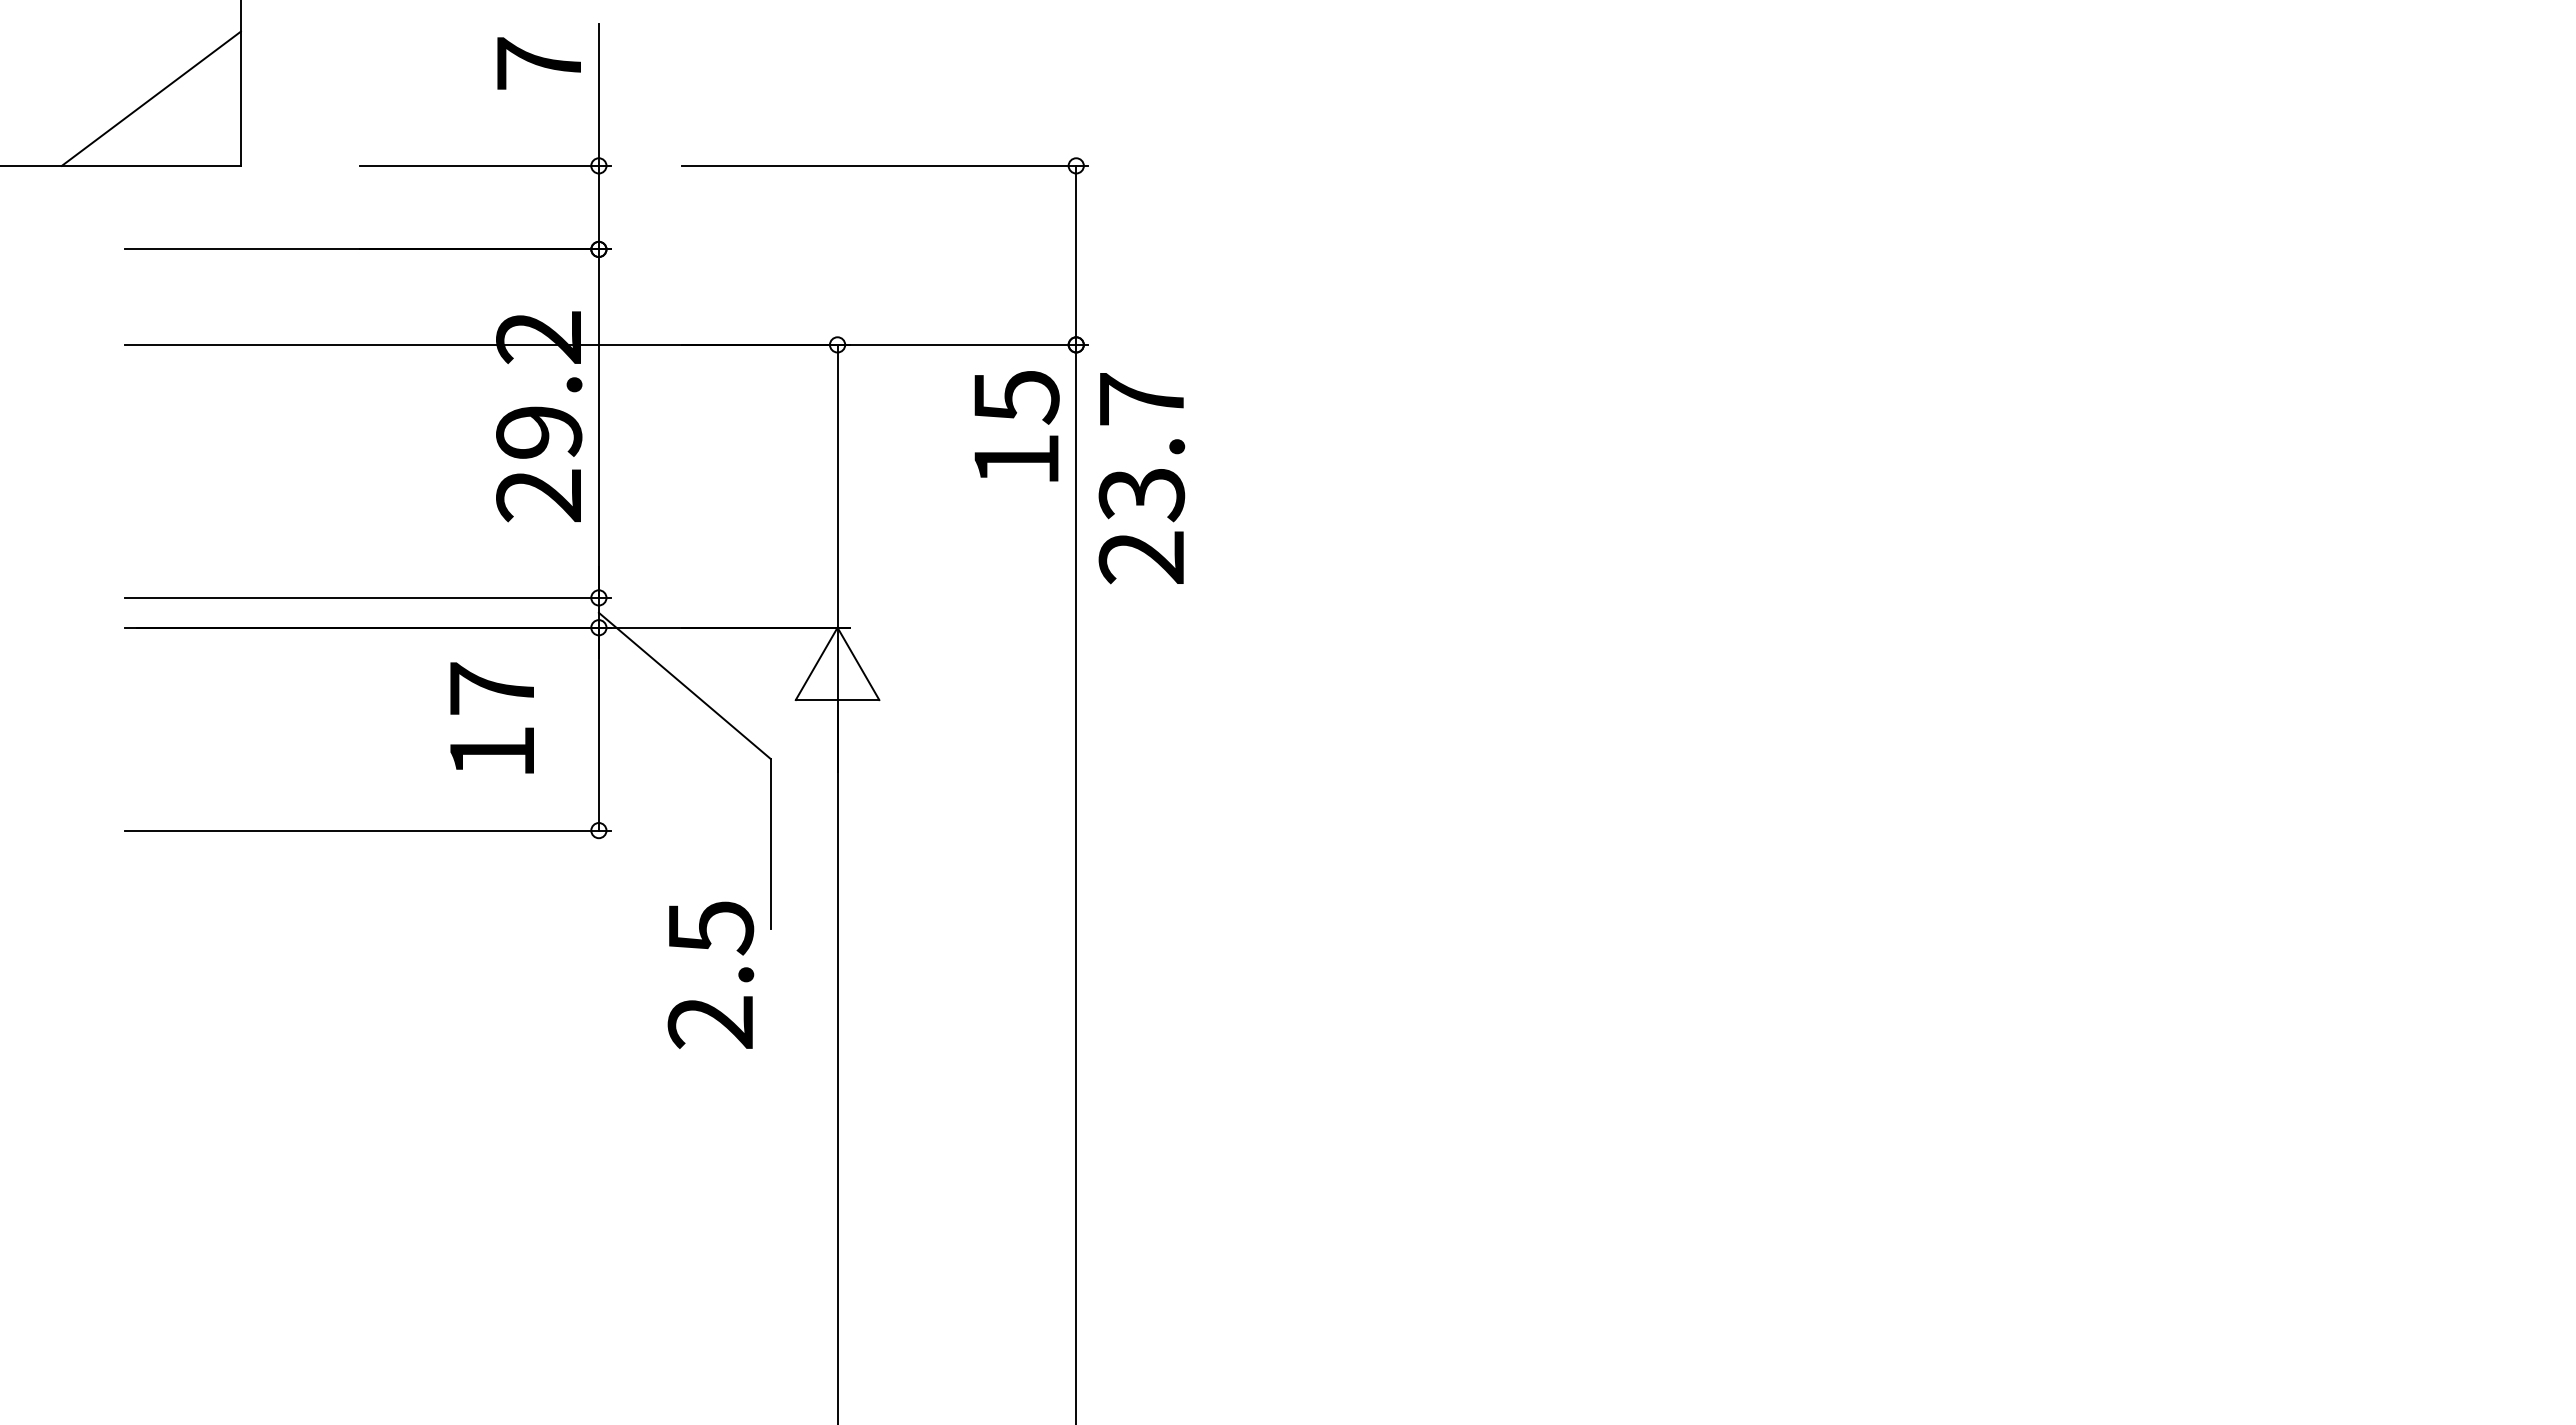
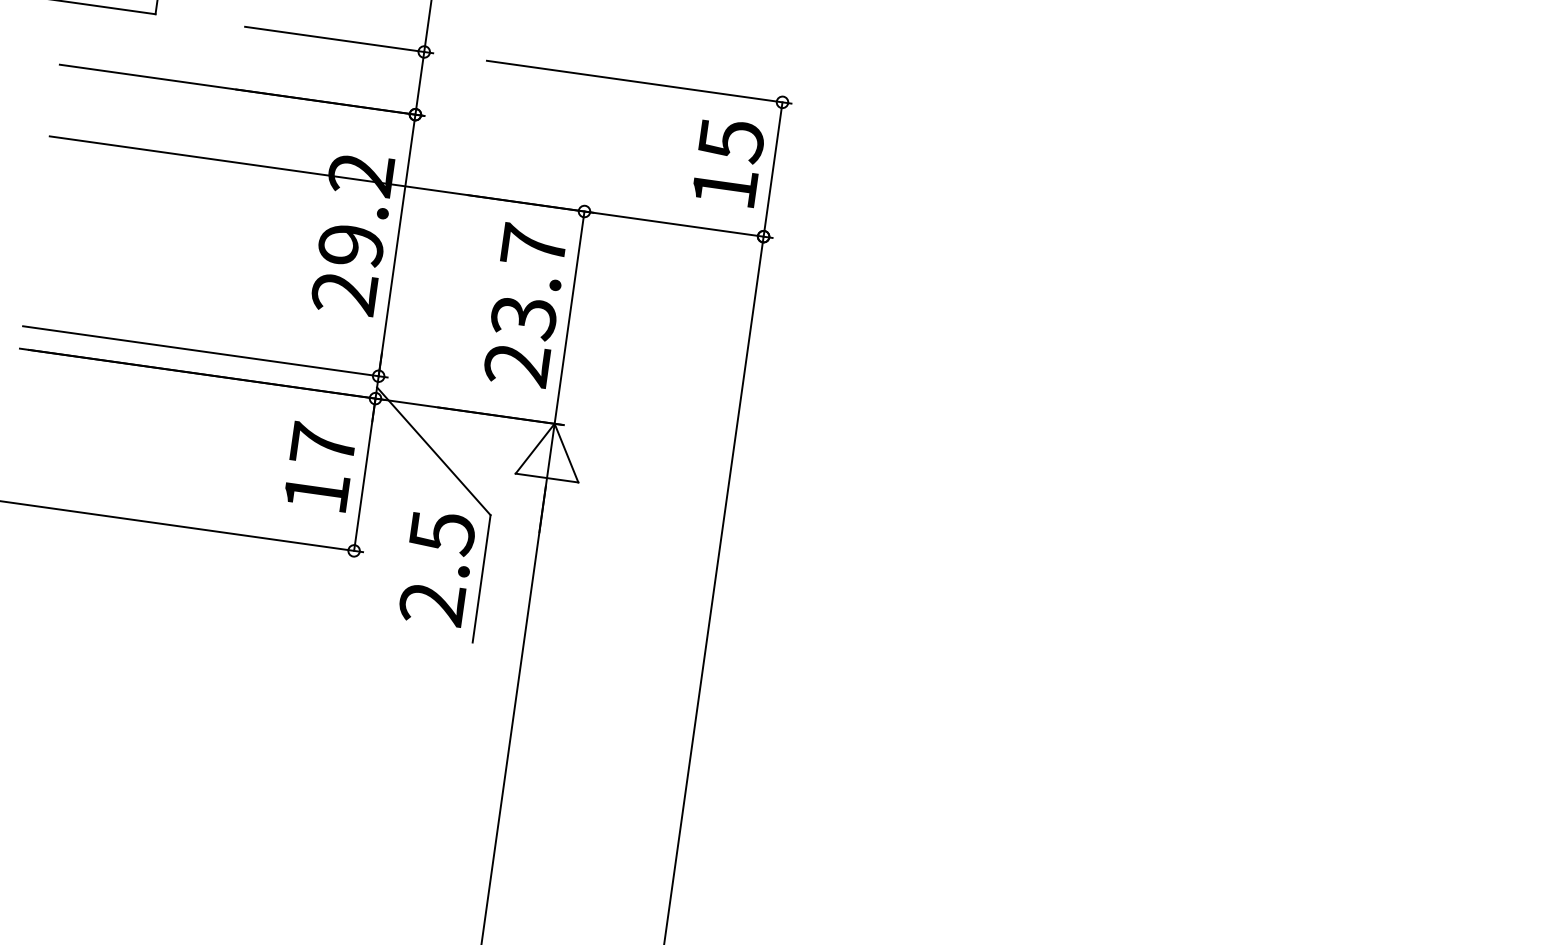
text: (1016, 426) -> (728, 162), moved
text: (1141, 478) -> (525, 305), moved
text: (491, 717) -> (319, 466), moved
text: (710, 974) -> (437, 567), moved

